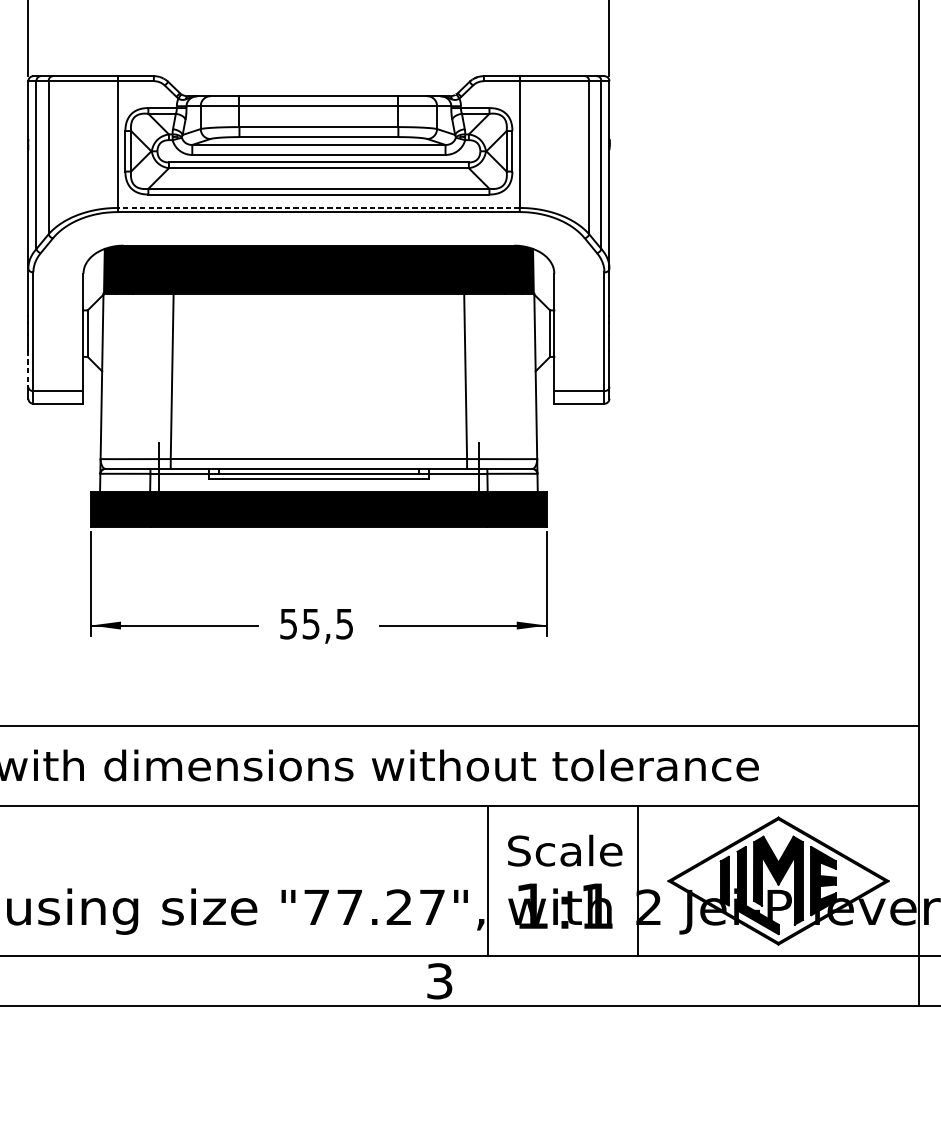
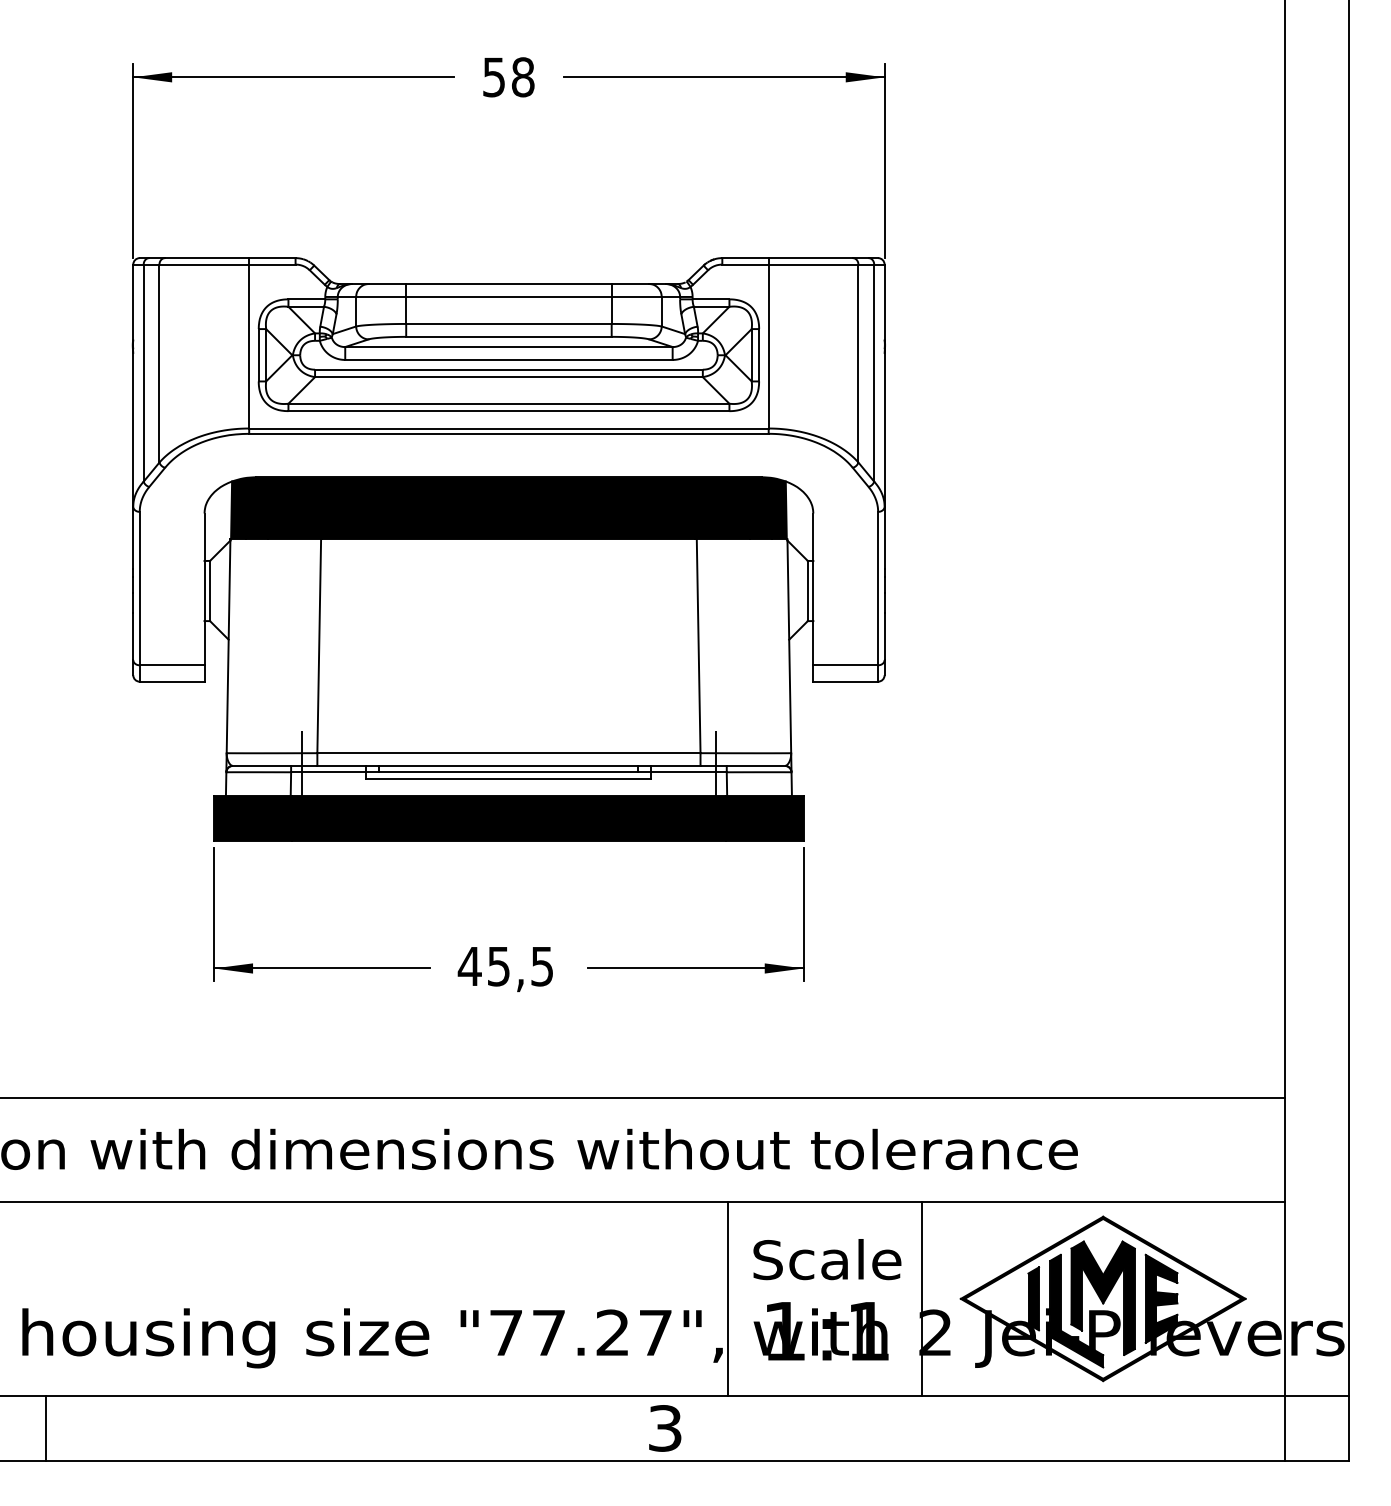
line: (318, 207) -> (508, 428), dashed -> solid
line: (28, 369) -> (133, 637), dashed -> solid
text: (288, 624) -> (469, 966), 55,5 -> 45,5

